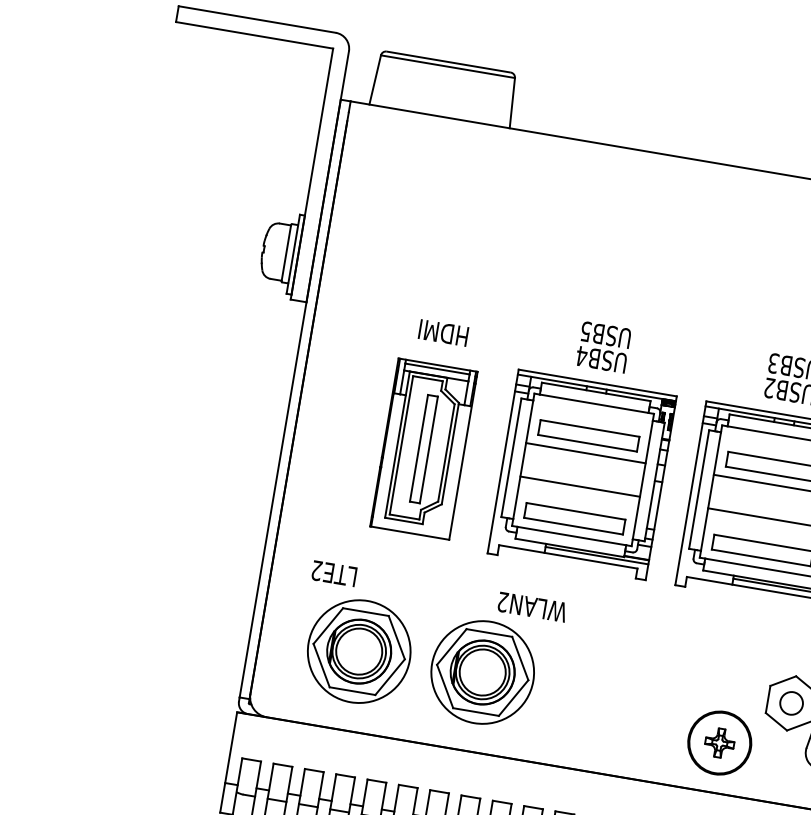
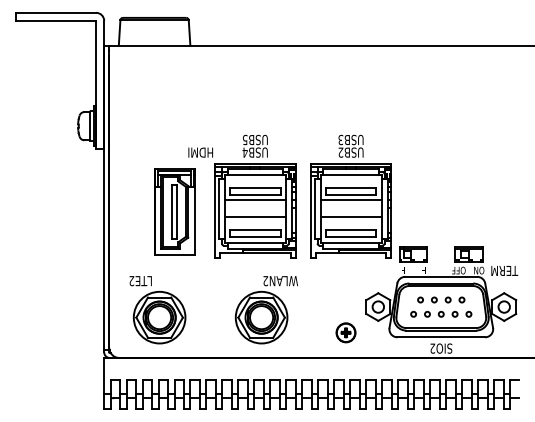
text: (443, 332) -> (200, 152), moved
part: (492, 659) -> (265, 310), moved
part: (718, 742) -> (345, 332), size x0.6

